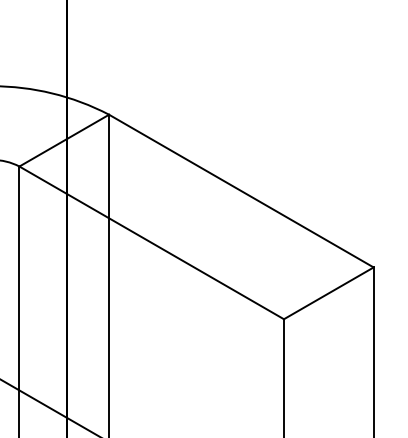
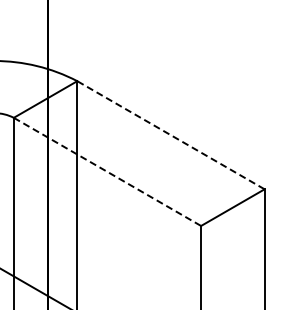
line: (240, 190) -> (170, 134), solid -> dashed
line: (151, 243) -> (107, 172), solid -> dashed

